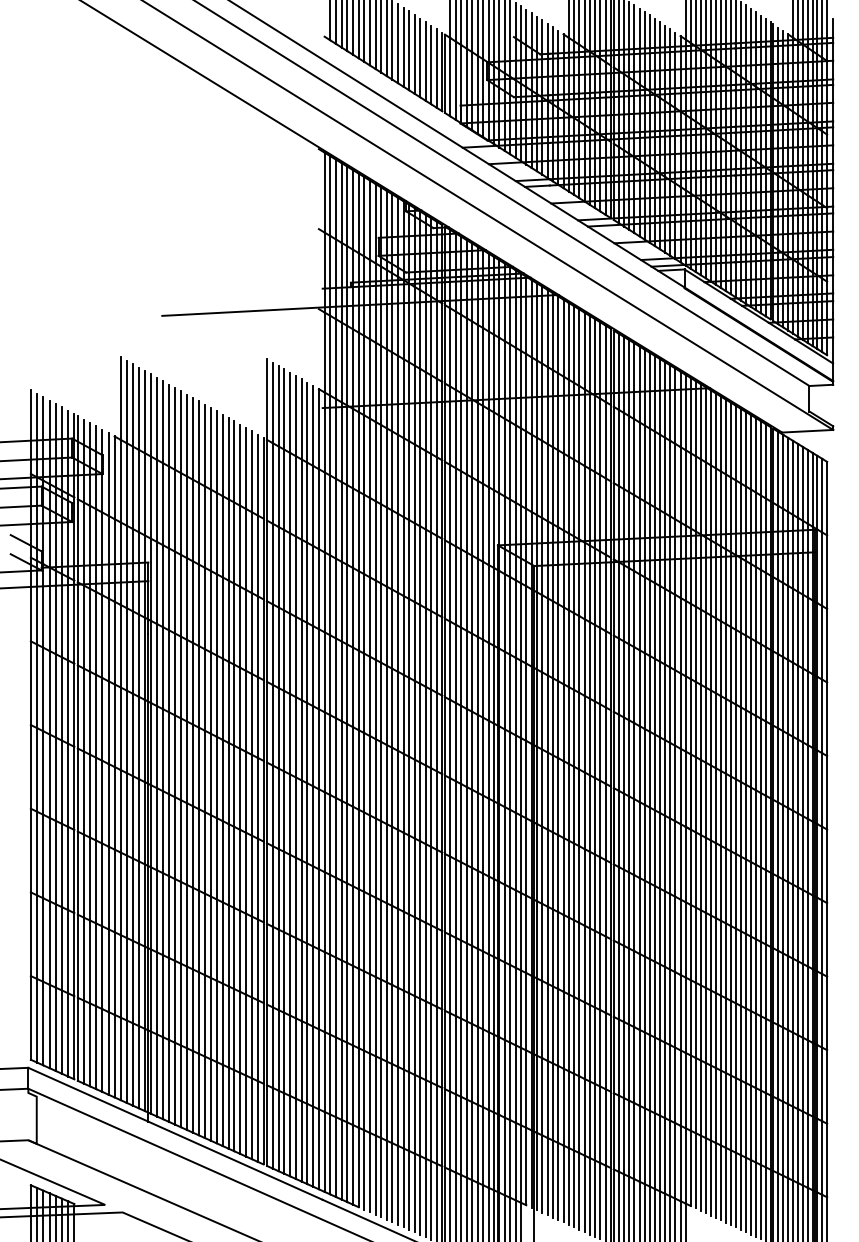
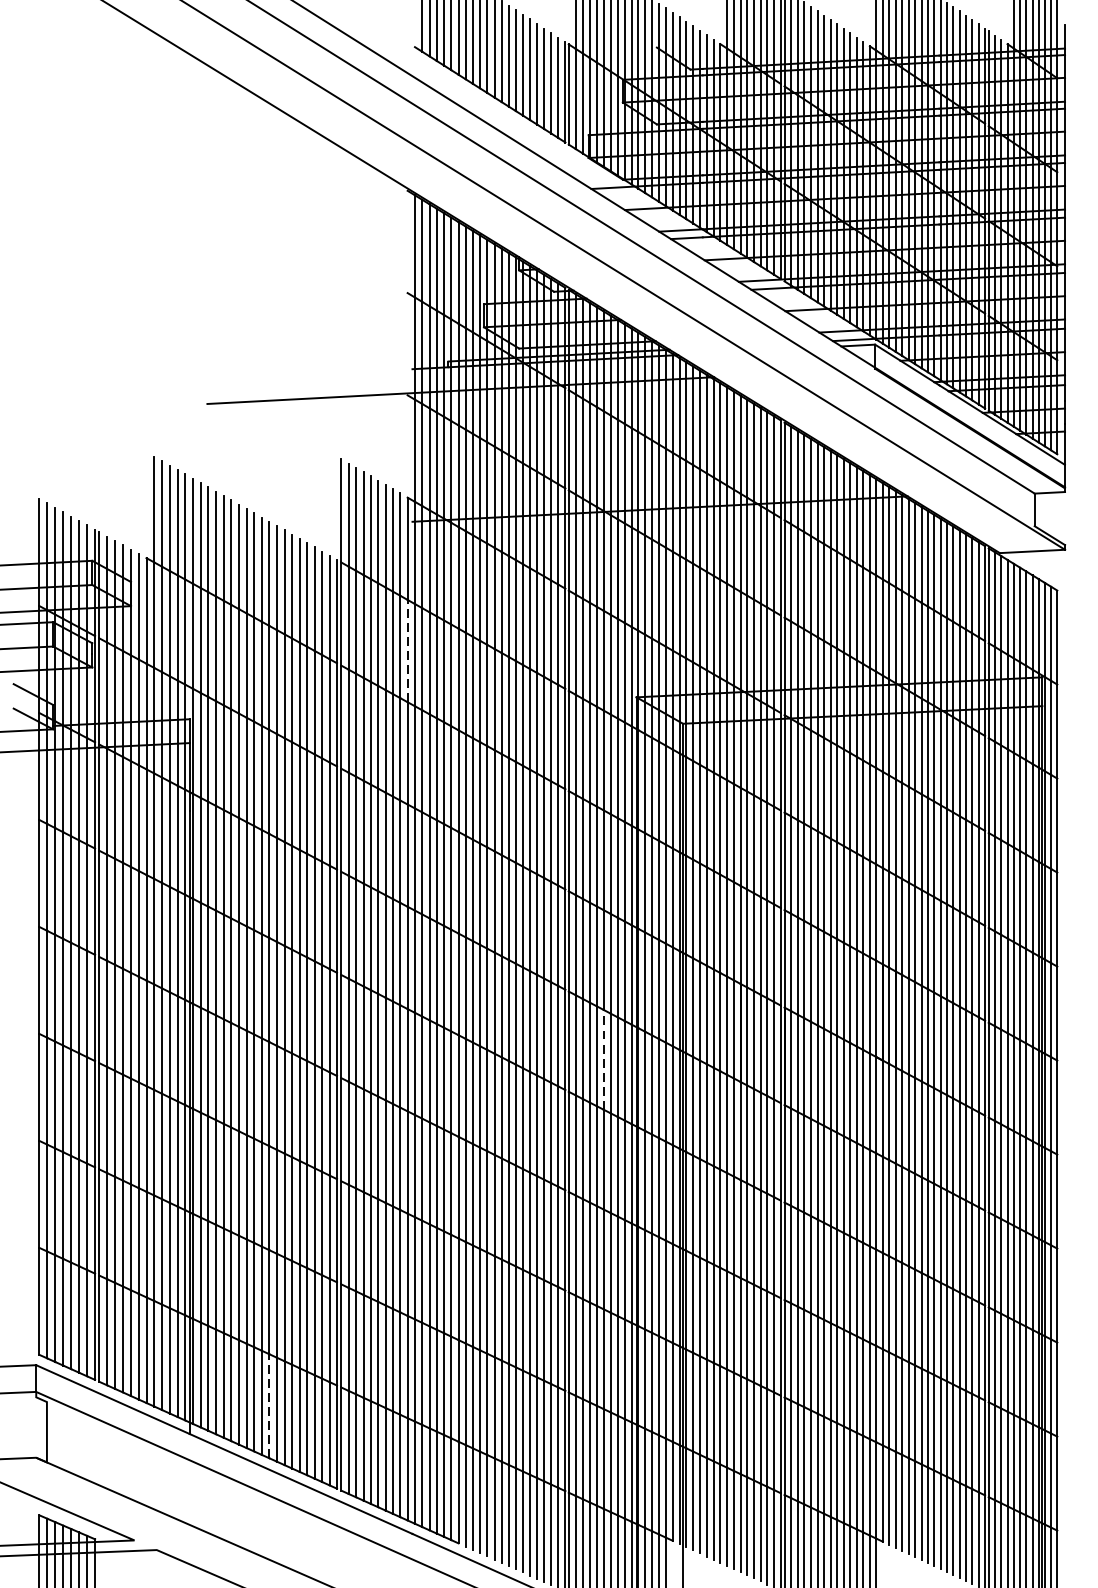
line: (318, 508) -> (407, 650), solid -> dashed
line: (472, 828) -> (603, 1059), solid -> dashed
line: (210, 1099) -> (269, 1405), solid -> dashed

